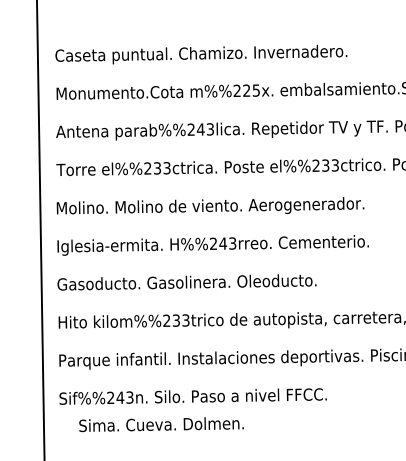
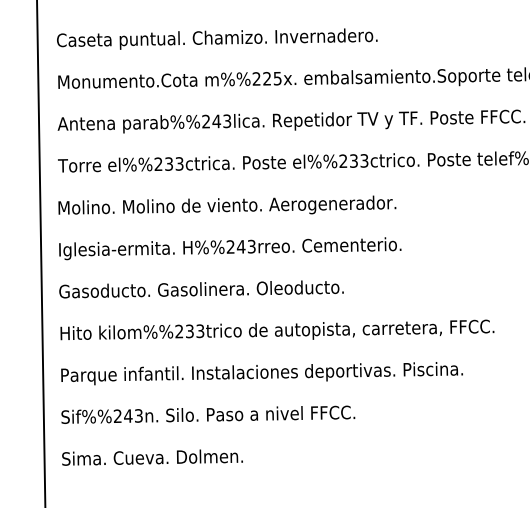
text: (161, 424) -> (152, 457), moved

